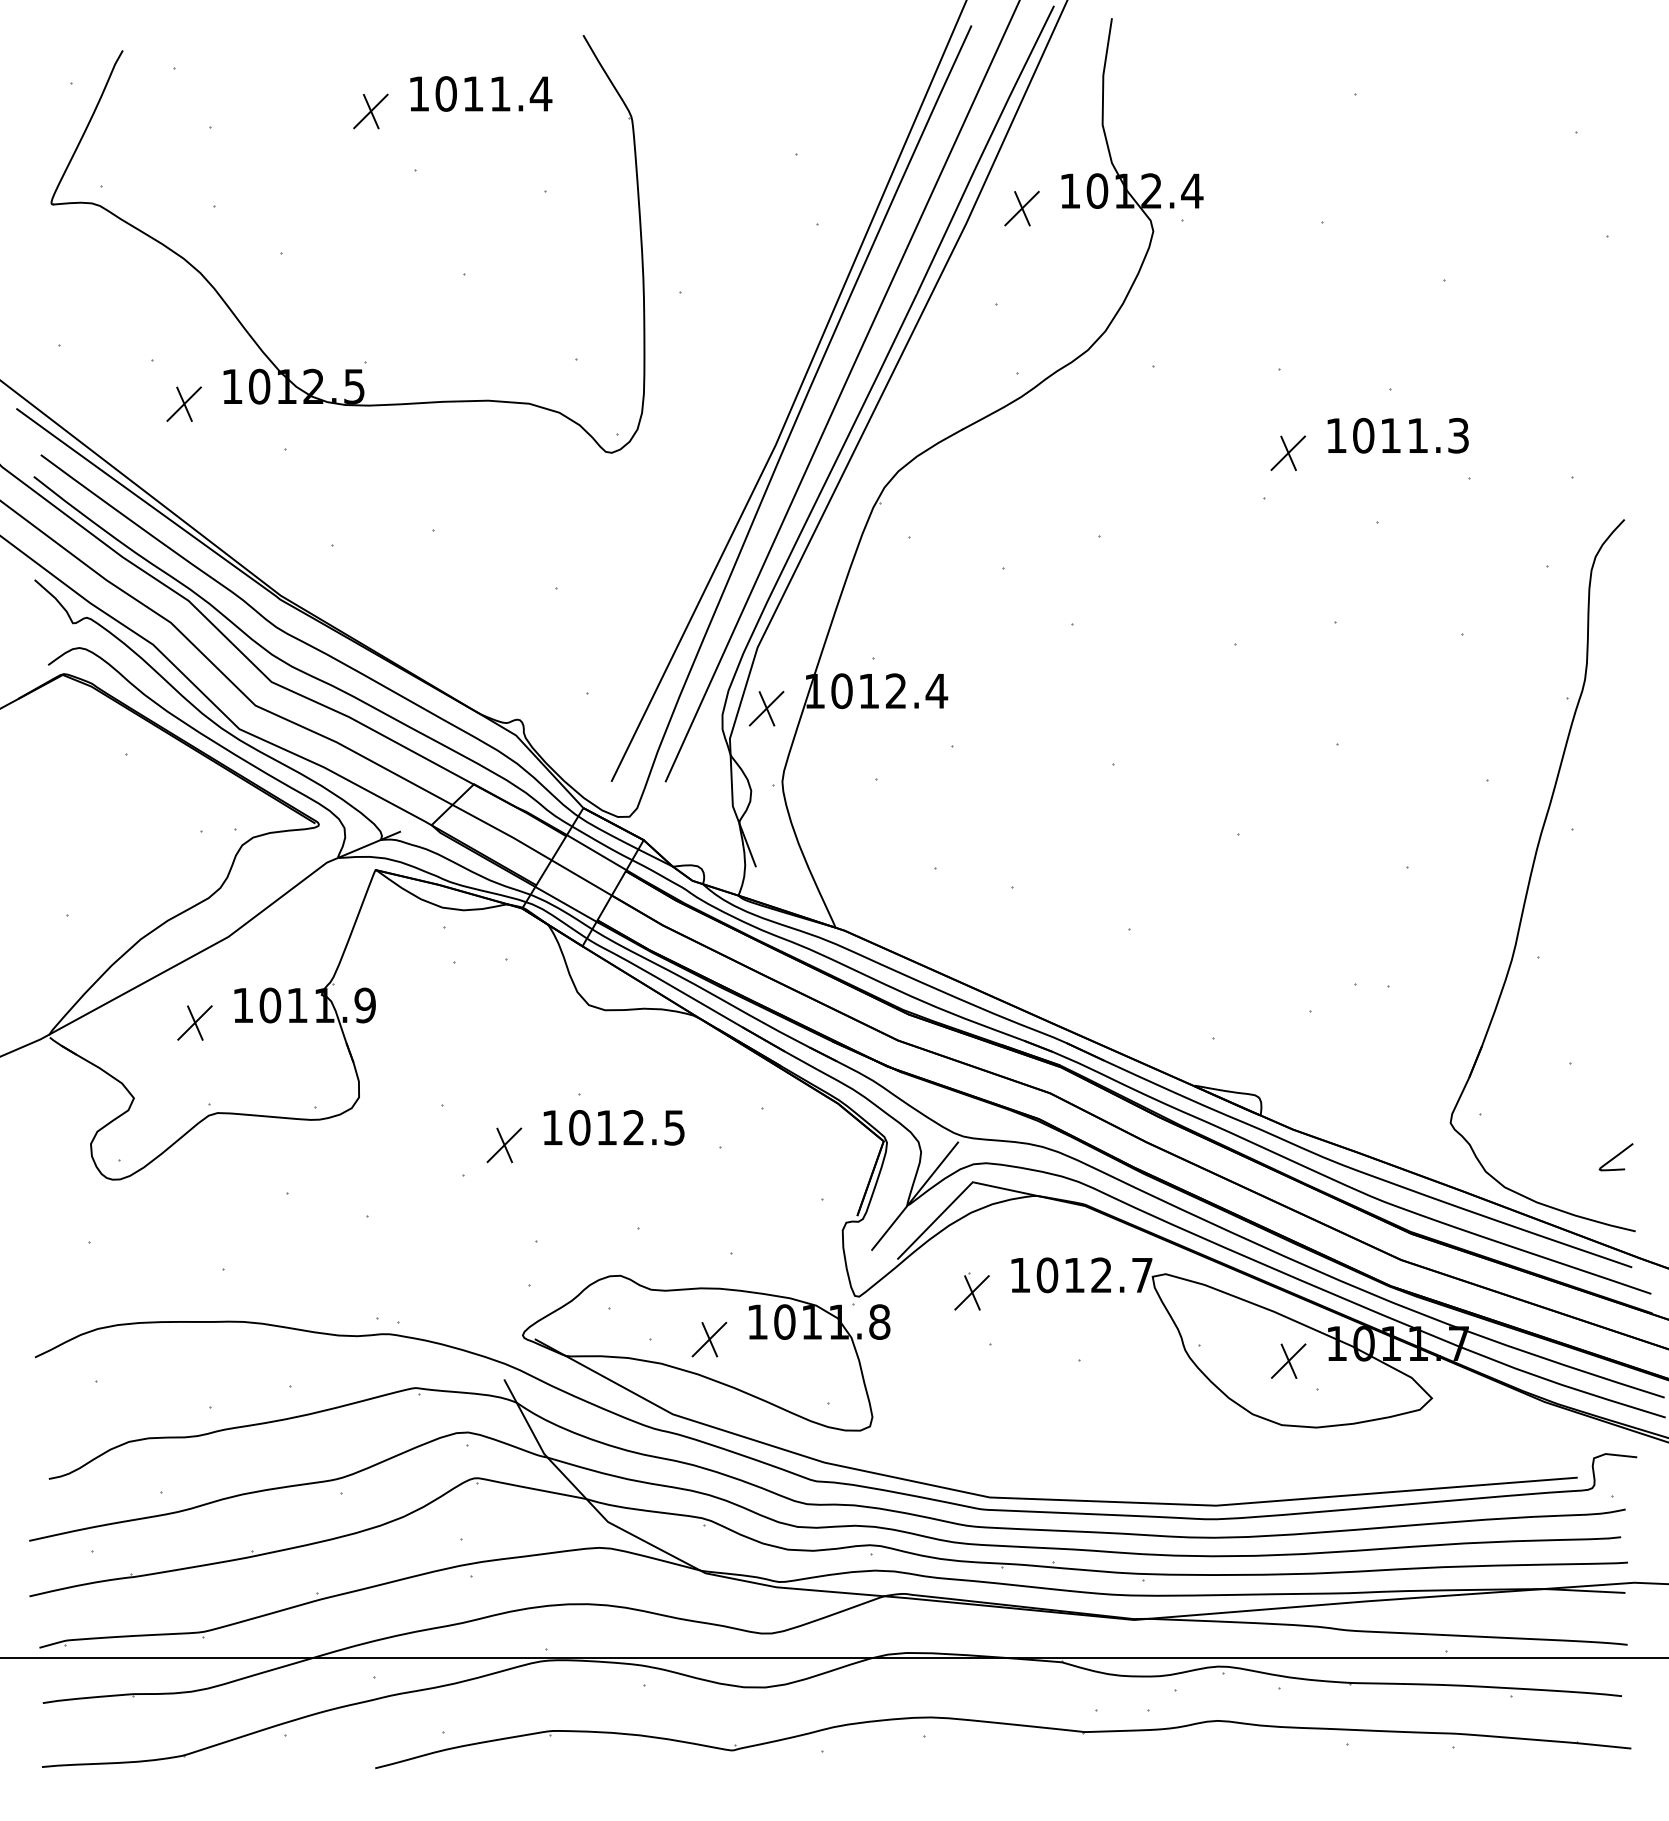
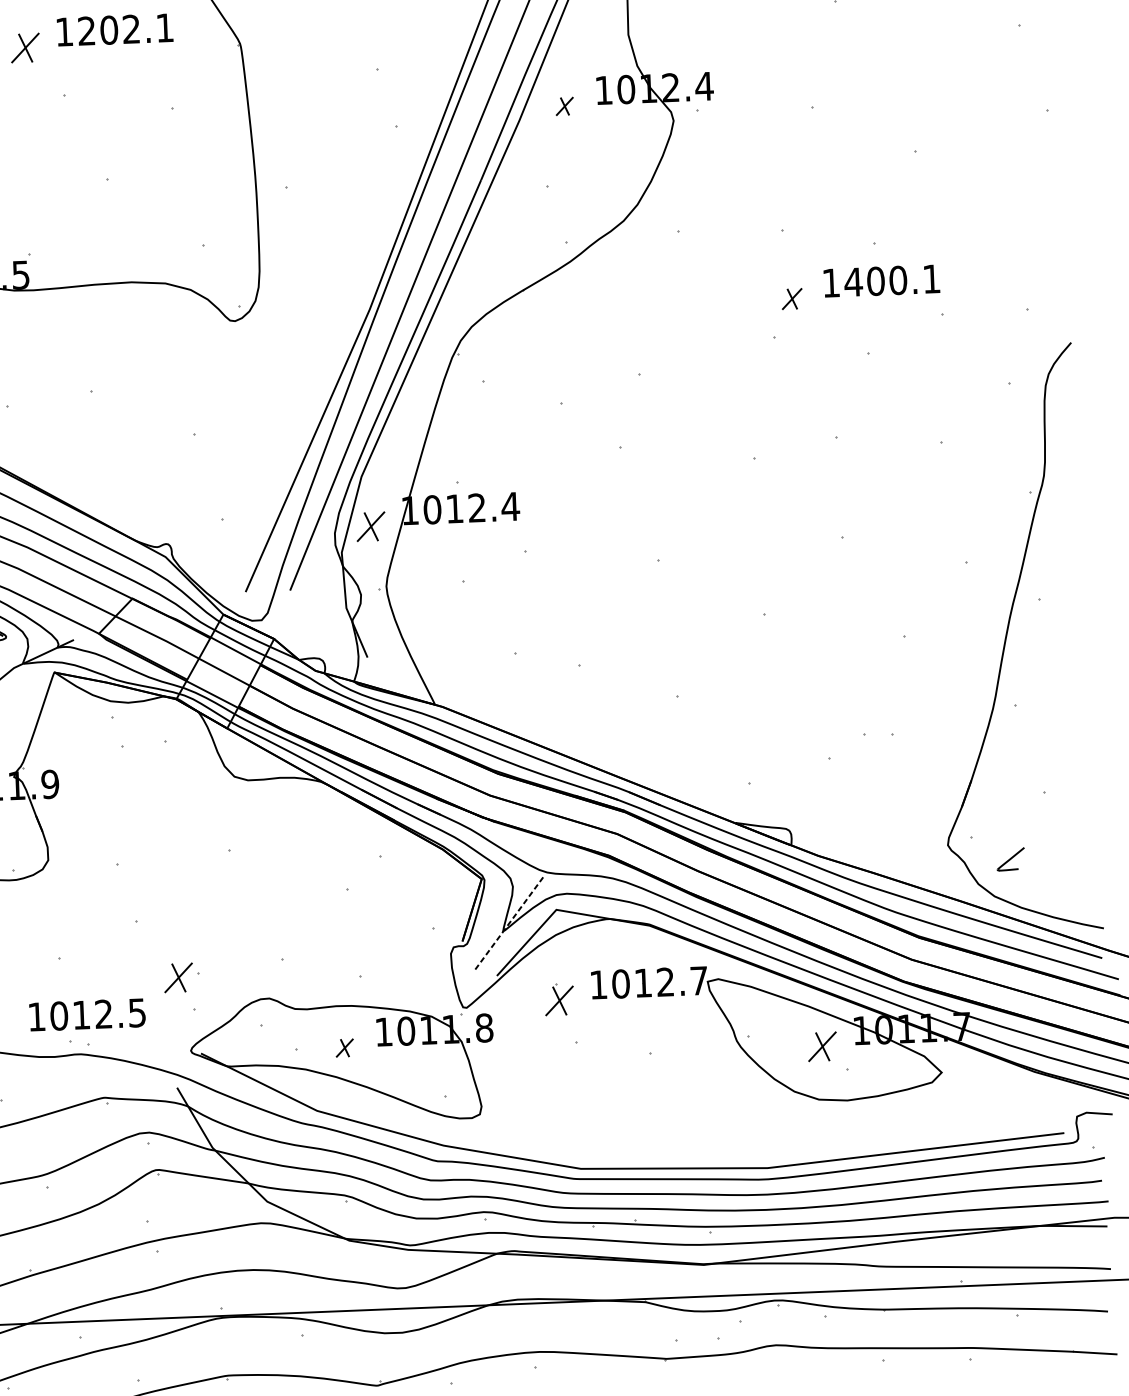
text: (493, 93) -> (125, 29), 1011.4 -> 1202.1
part: (1021, 208) -> (564, 106), size x0.6
text: (1410, 435) -> (892, 280), 1011.3 -> 1400.1
part: (1288, 452) -> (792, 298), size x0.7
text: (613, 1127) -> (87, 1014), moved
part: (504, 1145) -> (178, 978), moved
part: (1615, 1157) -> (1010, 859), moved
line: (915, 1196) -> (509, 923), solid -> dashed
part: (709, 1339) -> (344, 1048), size x0.6

